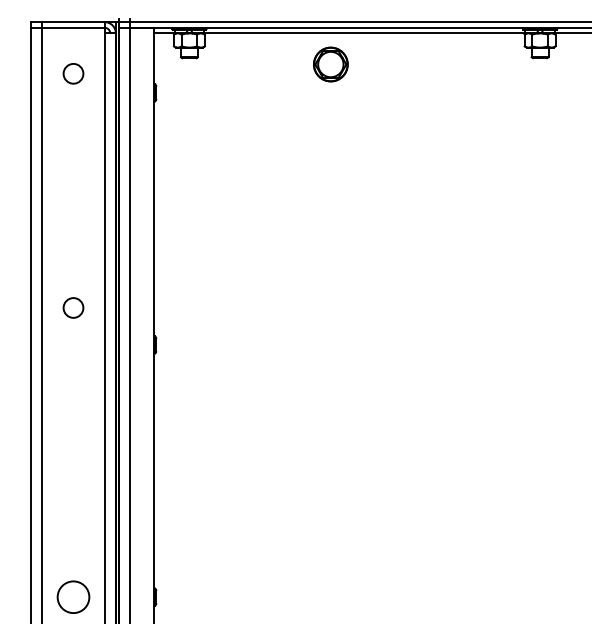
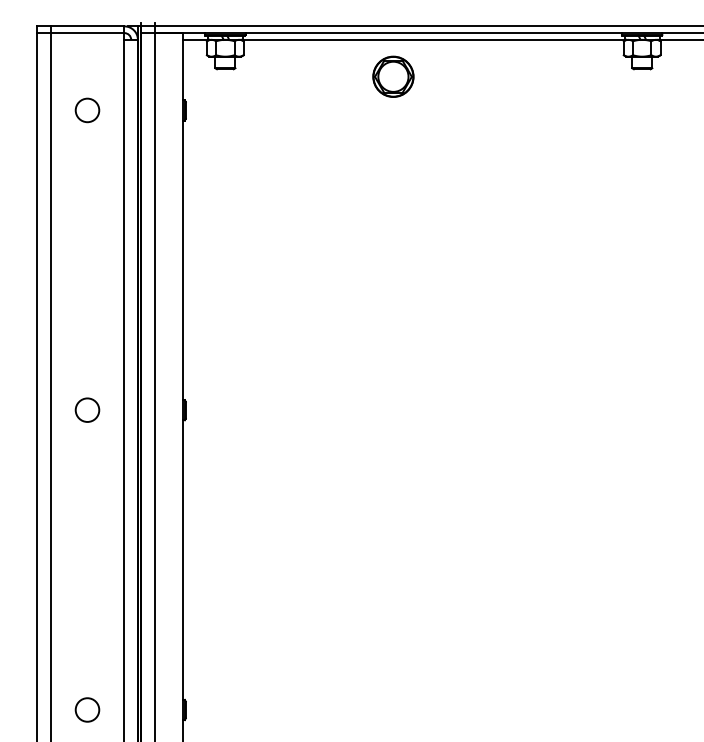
circle: (73, 73) -> (87, 110), moved
circle: (73, 307) -> (87, 409), moved
circle: (73, 596) -> (87, 709), size x0.62

